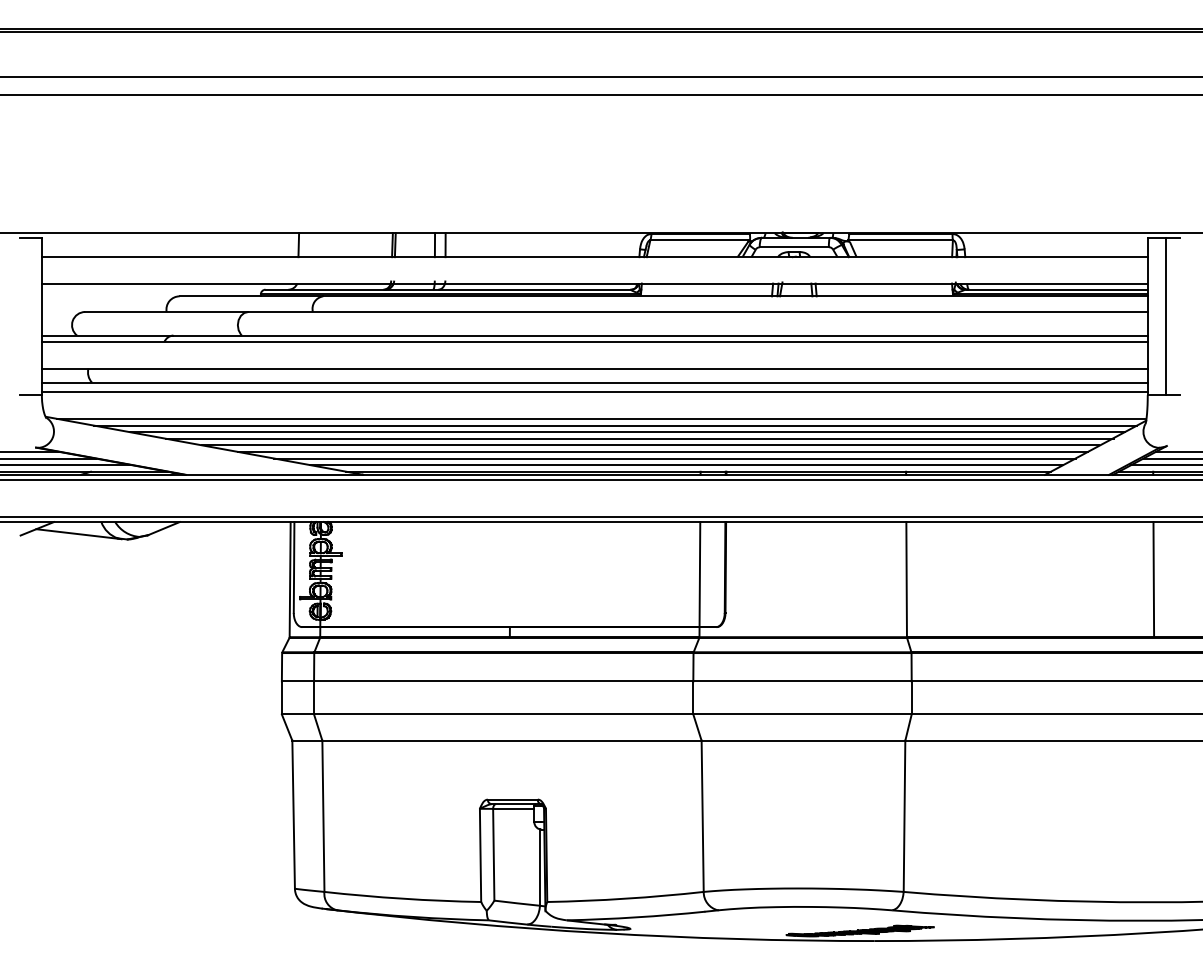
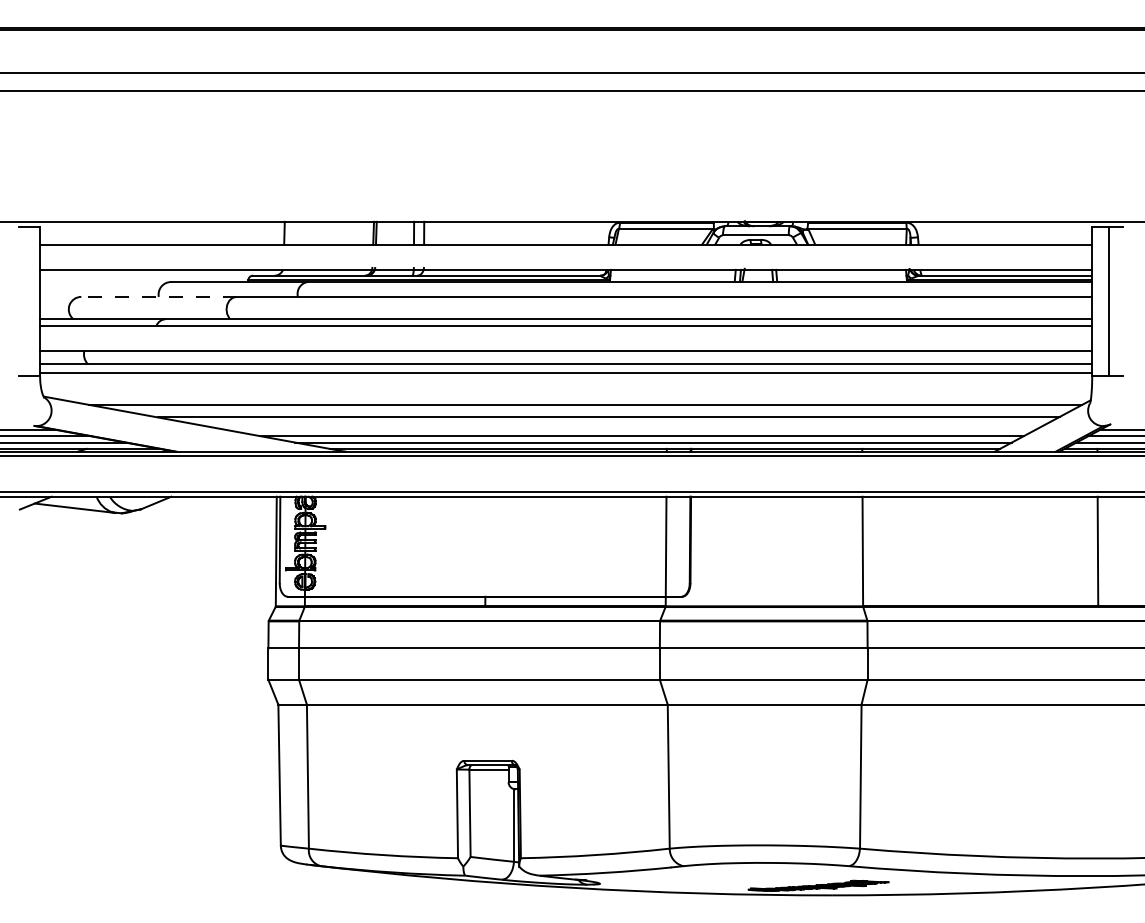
line: (166, 311) -> (158, 296), solid -> dashed
line: (601, 418) -> (572, 398), removed
line: (626, 432) -> (596, 411), removed
line: (649, 445) -> (618, 423), removed
line: (662, 451) -> (630, 429), removed

